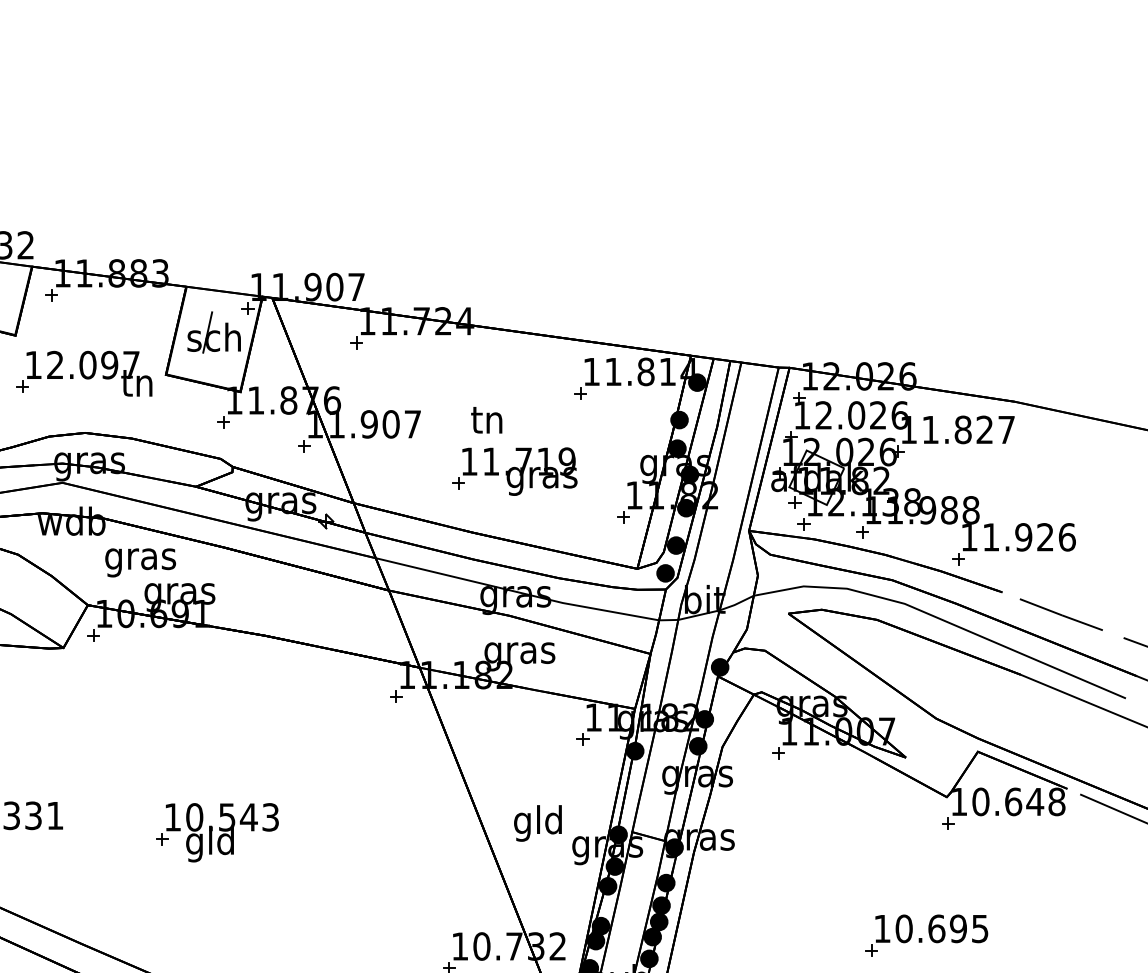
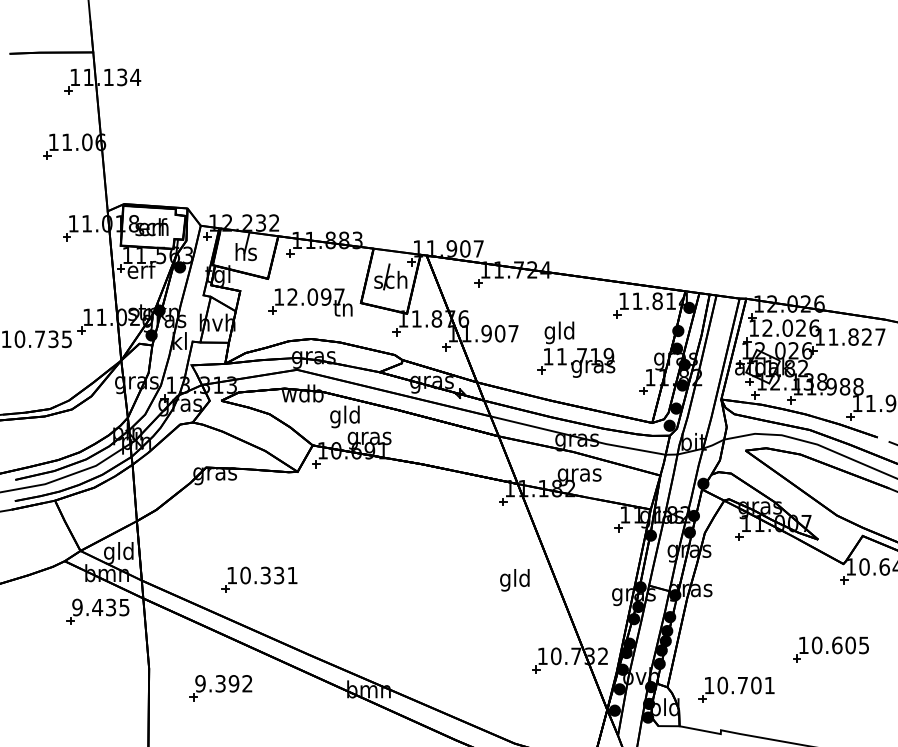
text: (487, 422) -> (559, 332), tn -> gld
text: (140, 558) -> (345, 416), gras -> gld
text: (537, 823) -> (514, 580), moved
part: (216, 831) -> (392, 585), removed
text: (958, 928) -> (850, 645), 10.695 -> 10.605

